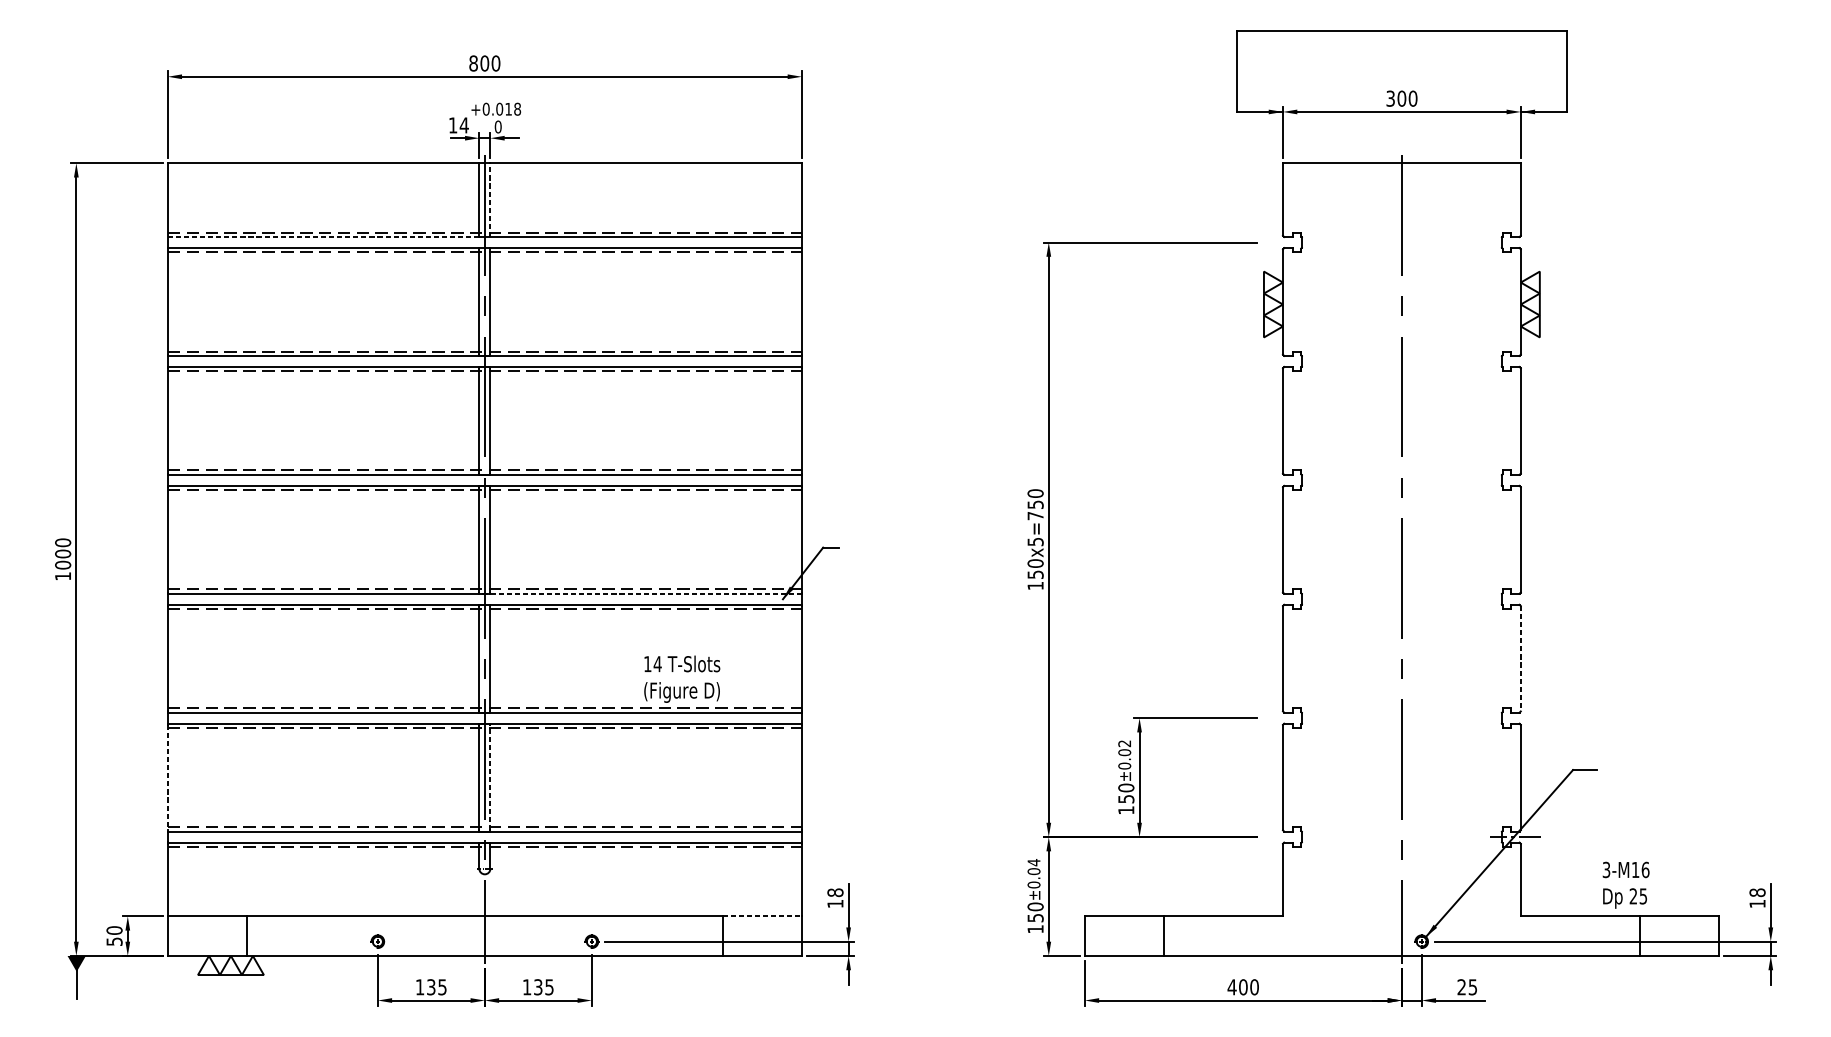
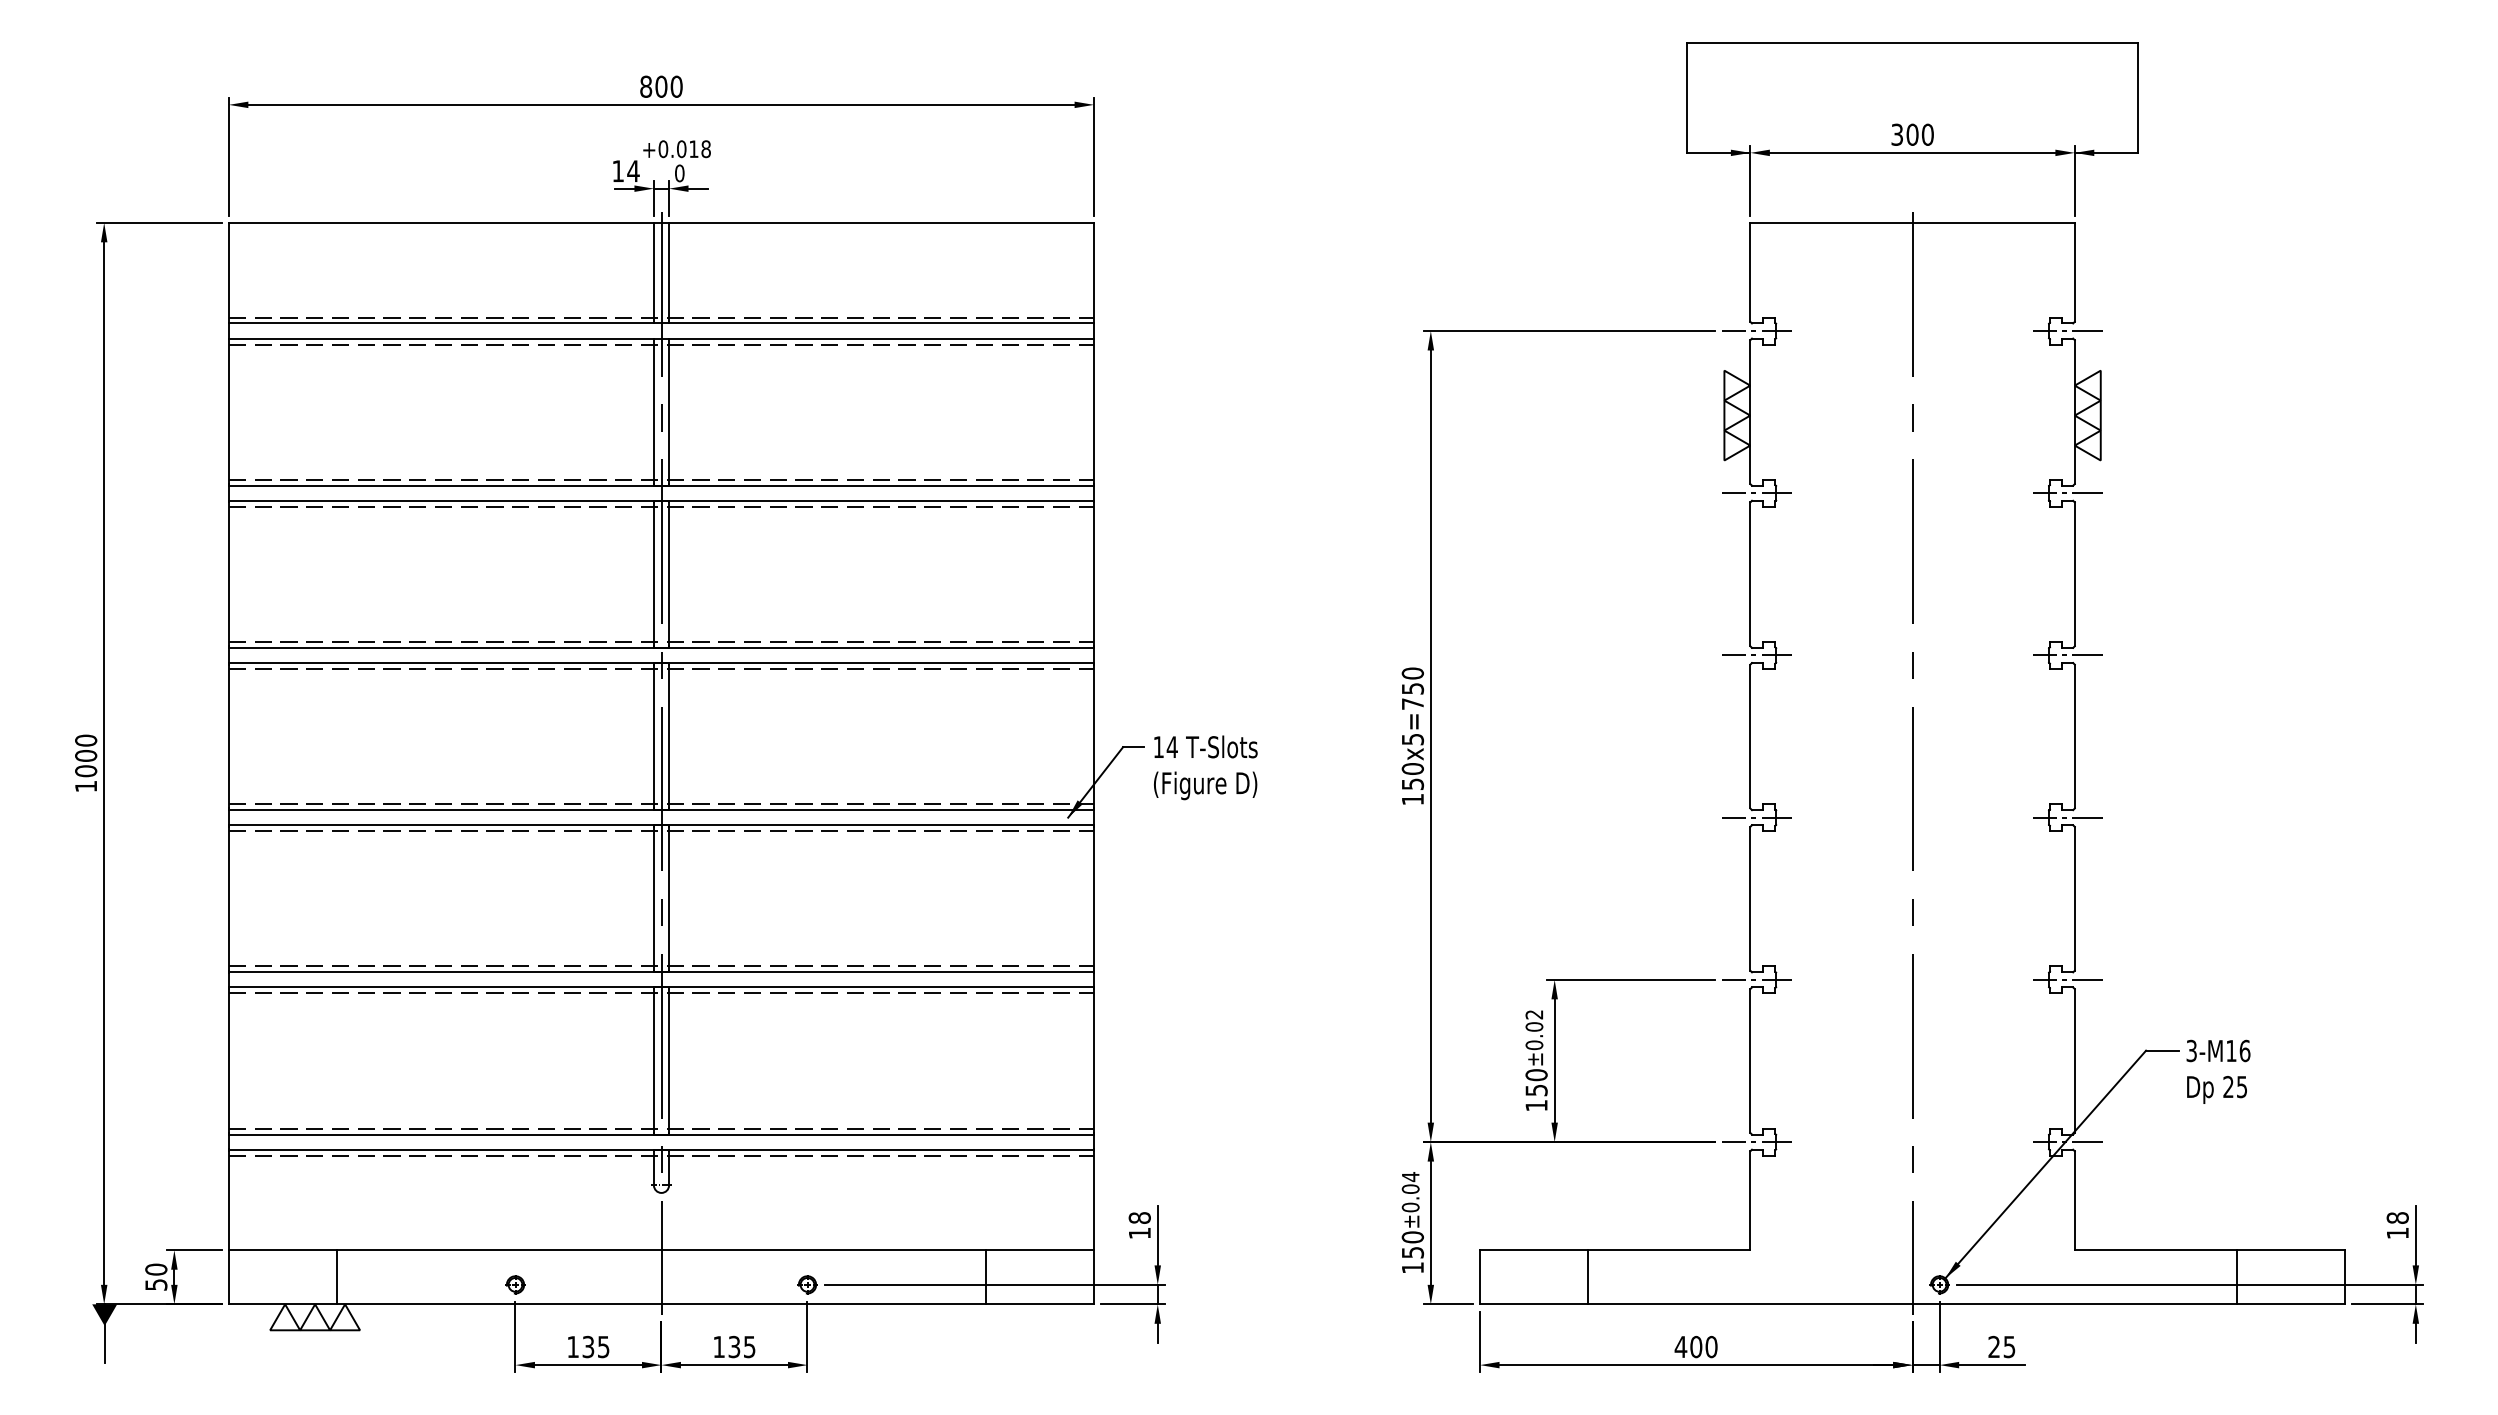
line: (490, 199) -> (669, 272), dashed -> solid
line: (323, 237) -> (441, 323), dashed -> solid
line: (1288, 242) -> (1757, 331), added
line: (1515, 242) -> (2067, 331), added
line: (1288, 361) -> (1757, 493), added
line: (1515, 361) -> (2067, 493), added
line: (1288, 480) -> (1757, 655), added
line: (1515, 480) -> (2067, 655), added
line: (640, 593) -> (873, 810), dashed -> solid
line: (1288, 599) -> (1757, 817), added
line: (1515, 599) -> (2067, 817), added
line: (1520, 658) -> (2074, 898), dashed -> solid
text: (682, 679) -> (1205, 767), moved
line: (1288, 717) -> (1757, 979), added
line: (1515, 717) -> (2067, 979), added
line: (167, 777) -> (228, 1061), dashed -> solid
line: (490, 777) -> (669, 1061), dashed -> solid
line: (1288, 837) -> (1757, 1142), added
text: (1626, 885) -> (2218, 1071), moved
line: (762, 916) -> (1040, 1250), dashed -> solid

